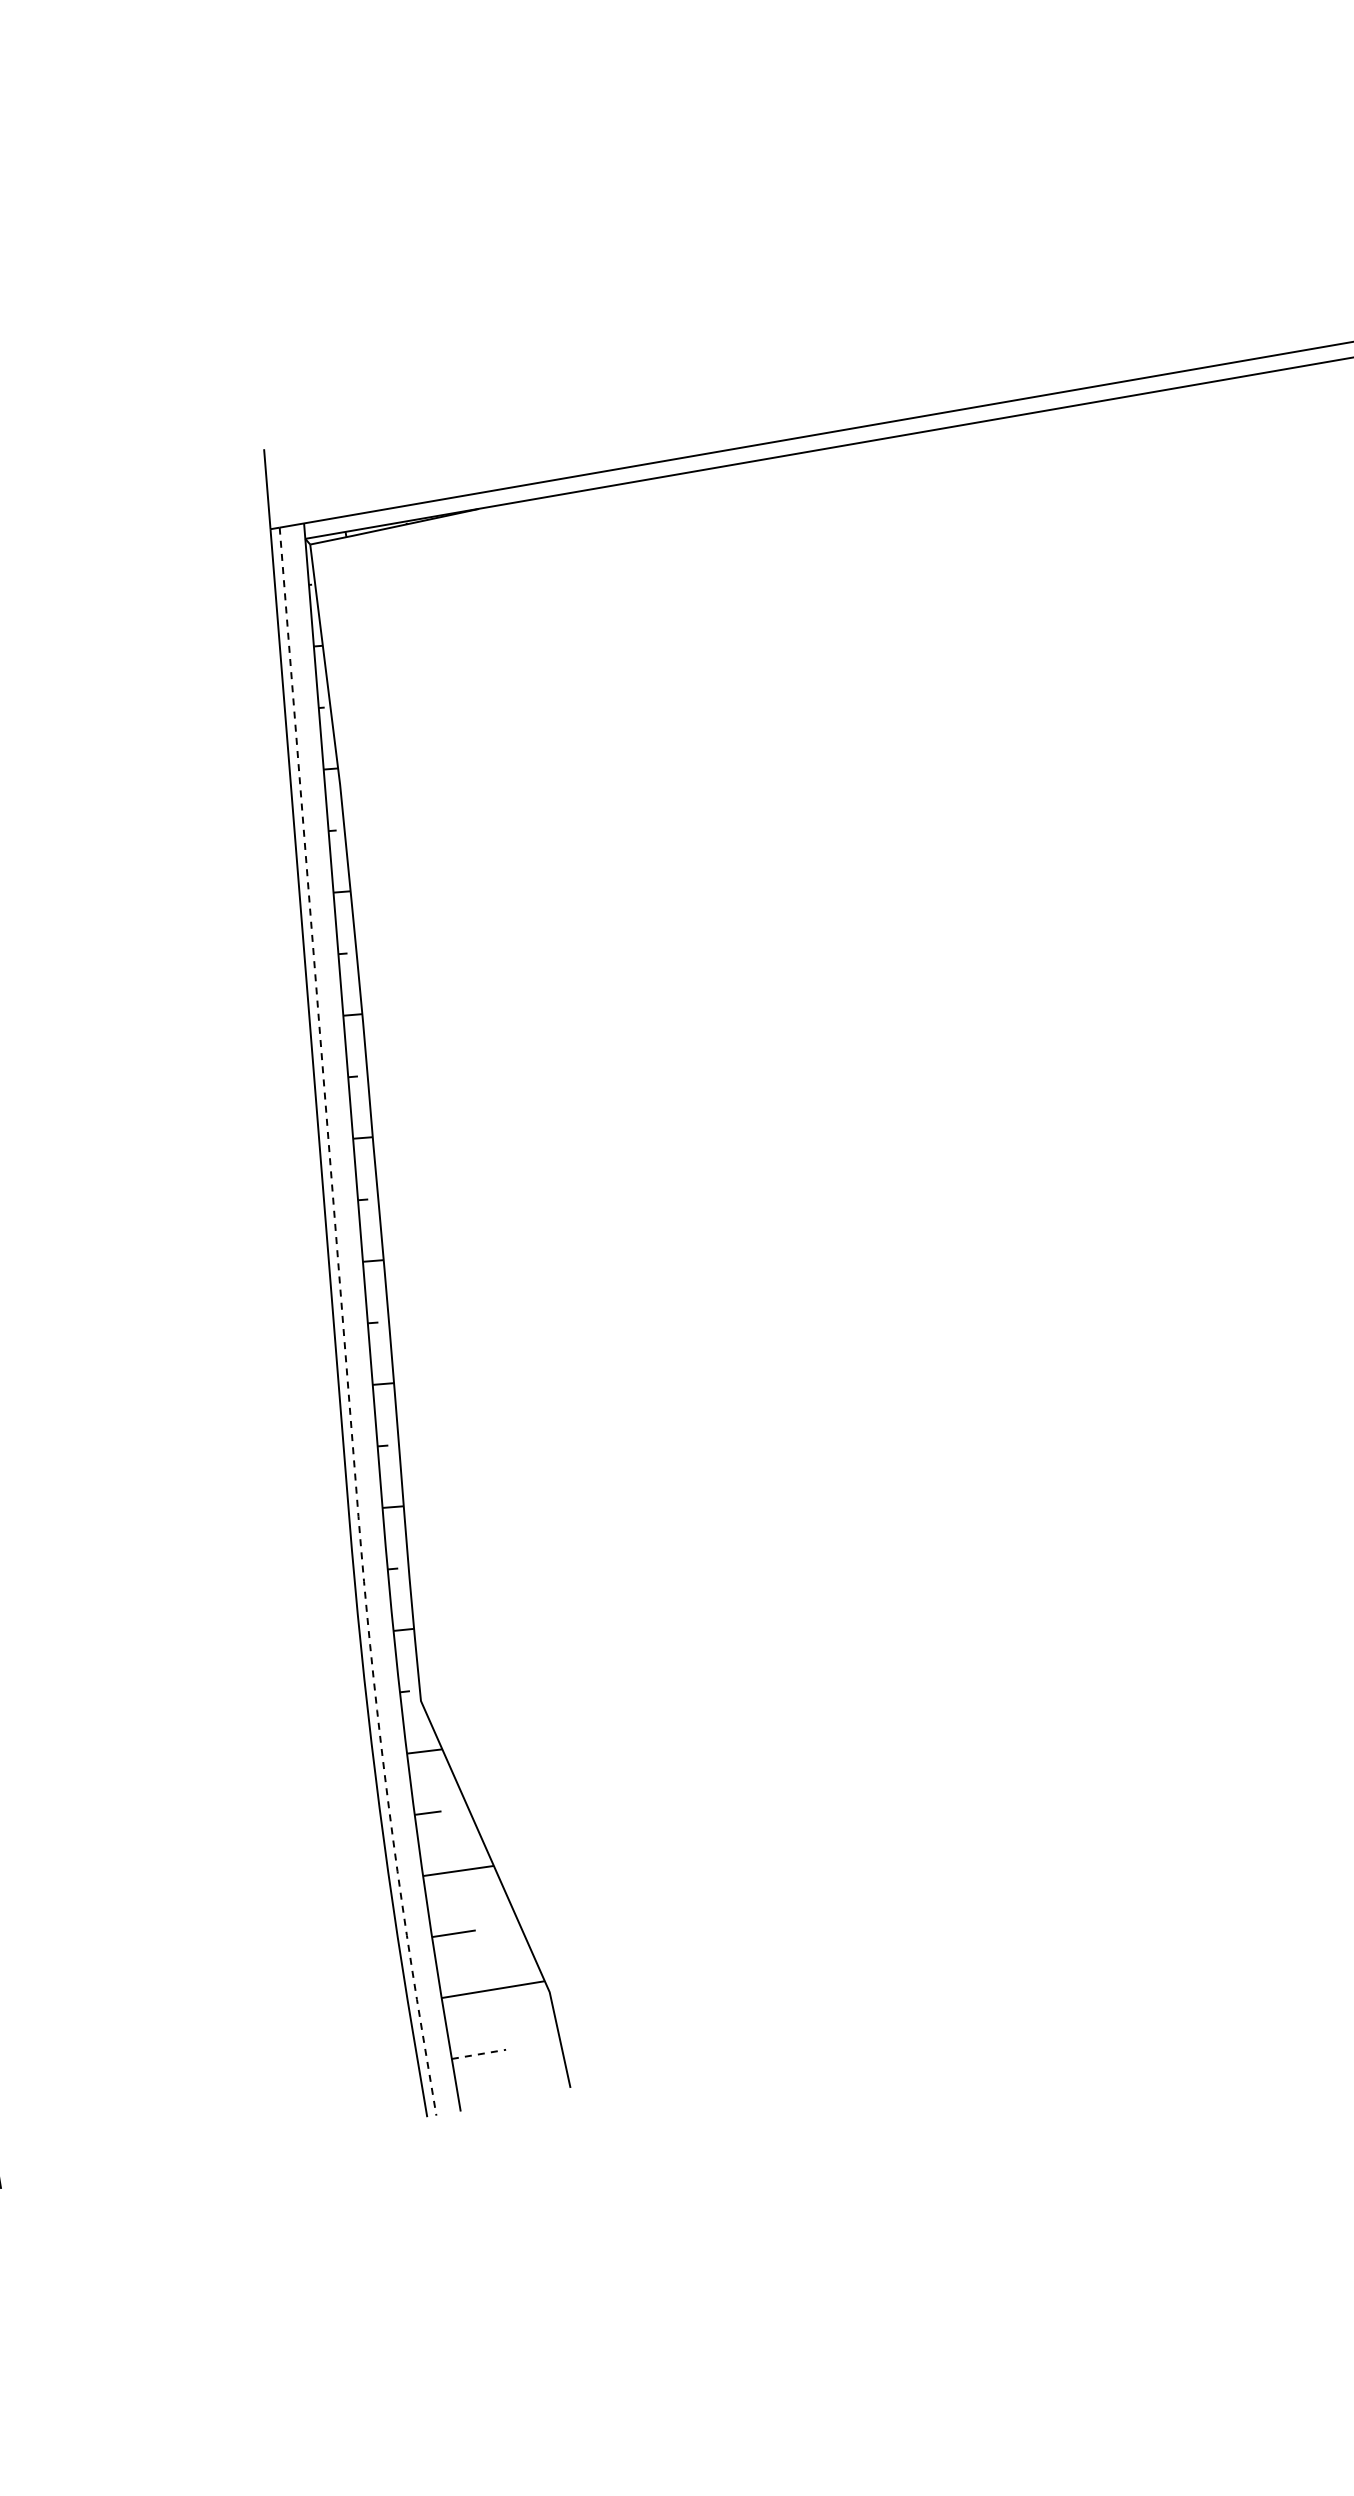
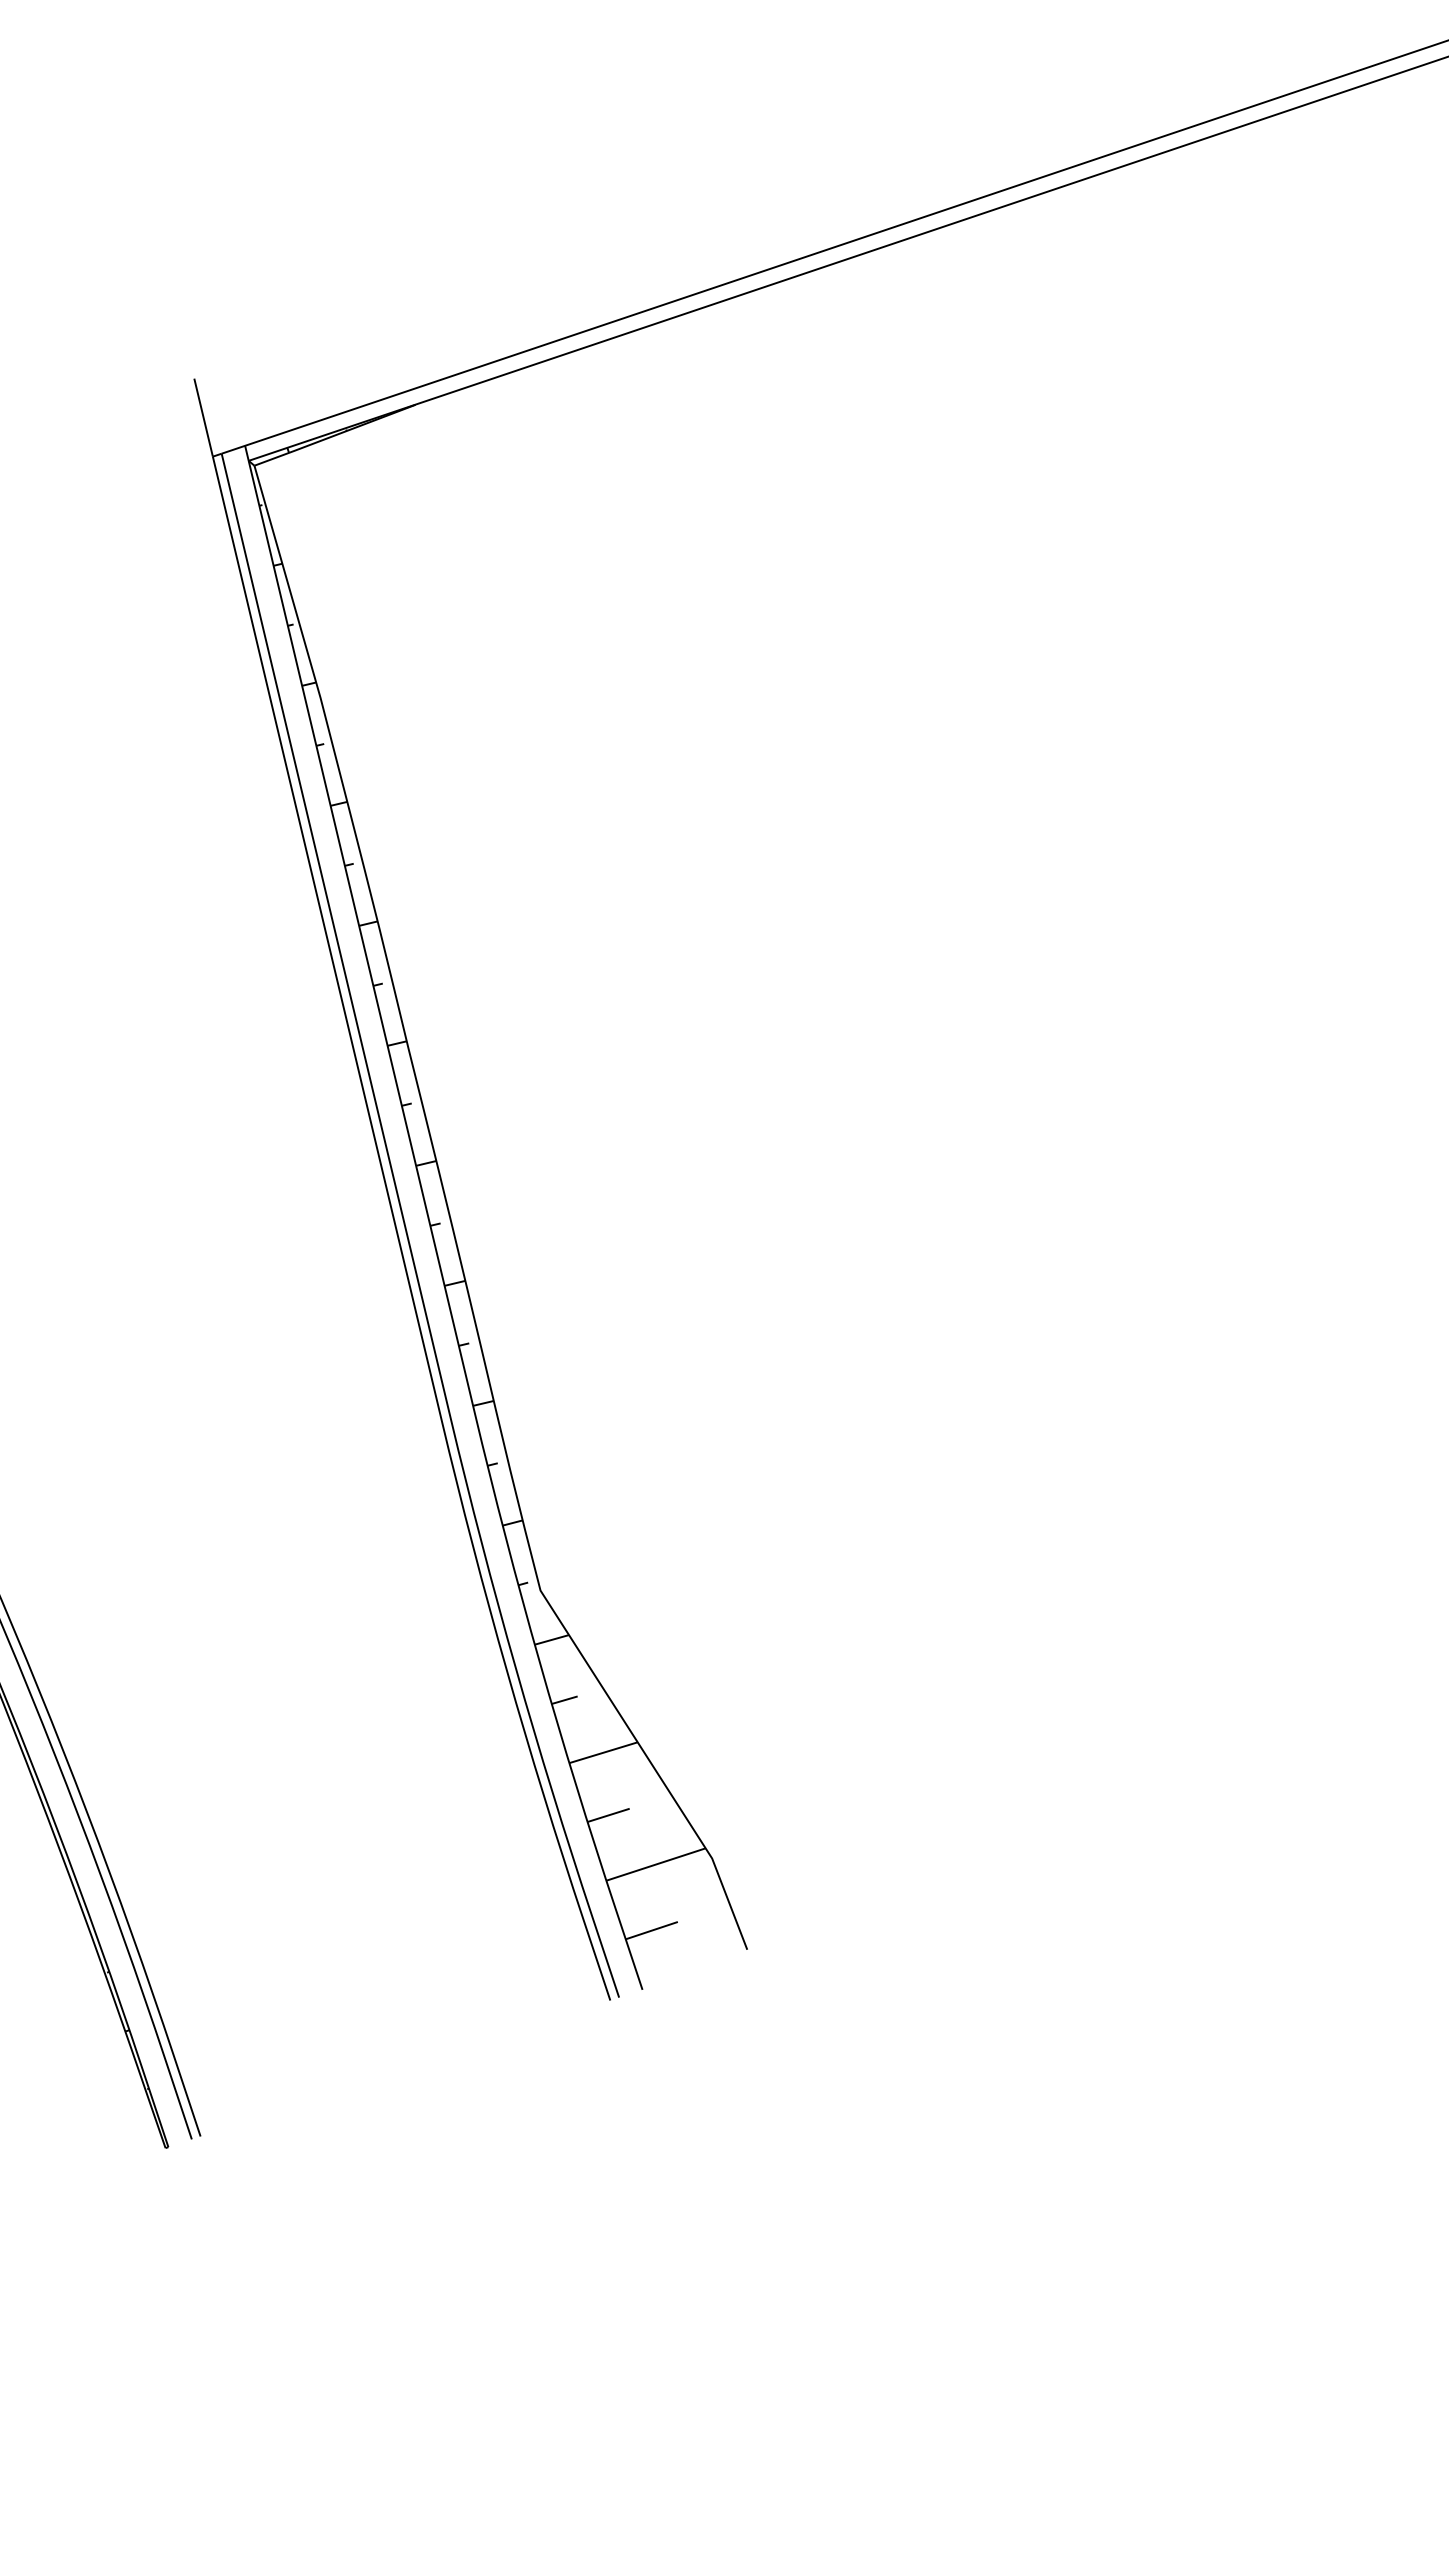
line: (343, 1329) -> (407, 1235), dashed -> solid
line: (479, 2054) -> (652, 1930), dashed -> solid

